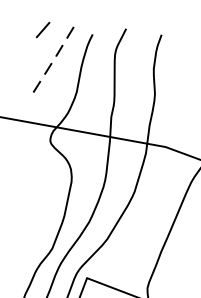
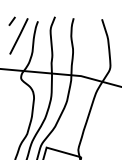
line: (54, 60) -> (19, 36), dashed -> solid

